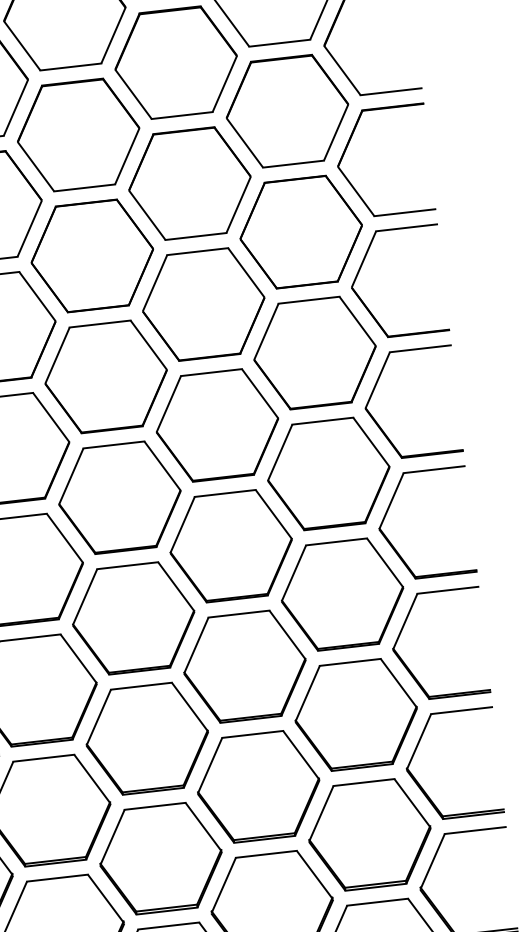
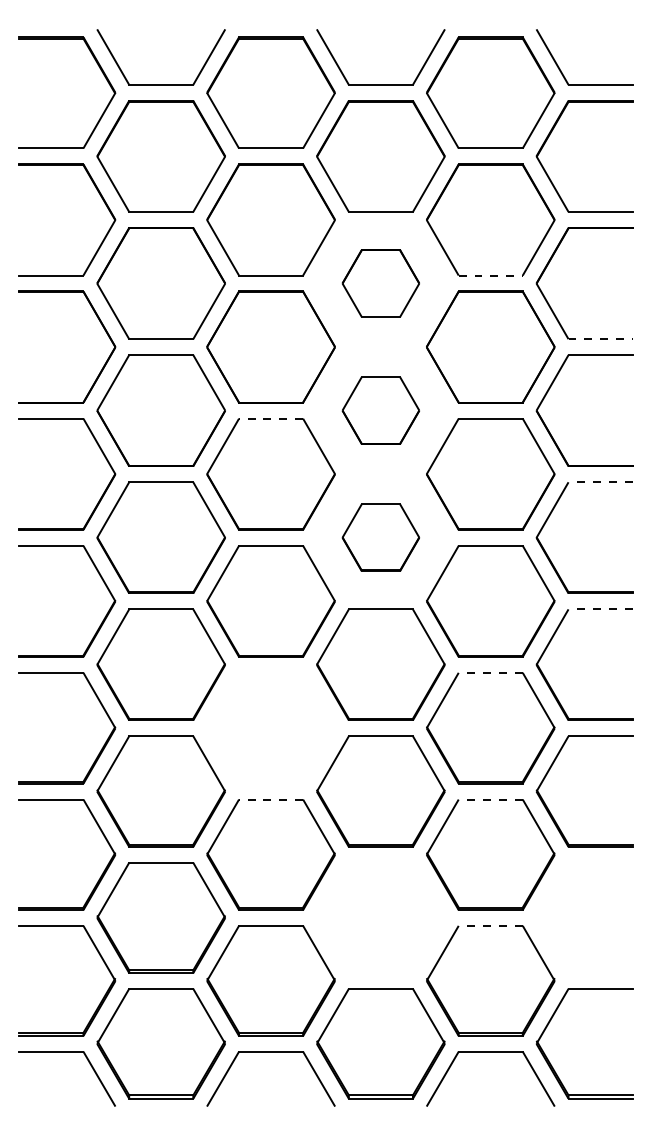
line: (294, 163) -> (491, 275), solid -> dashed
part: (189, 183) -> (380, 283), size x0.6
line: (405, 212) -> (601, 339), solid -> dashed
part: (203, 304) -> (380, 410), size x0.6
line: (99, 323) -> (270, 418), solid -> dashed
line: (420, 349) -> (600, 482), solid -> dashed
part: (217, 425) -> (380, 537), size x0.6
line: (434, 469) -> (600, 609), solid -> dashed
line: (336, 541) -> (490, 672), solid -> dashed
part: (133, 618) -> (270, 728), removed
line: (350, 662) -> (490, 799), solid -> dashed
line: (140, 686) -> (270, 799), solid -> dashed
line: (363, 782) -> (490, 925), solid -> dashed
part: (258, 786) -> (380, 917), removed
part: (423, 787) -> (551, 938), removed

